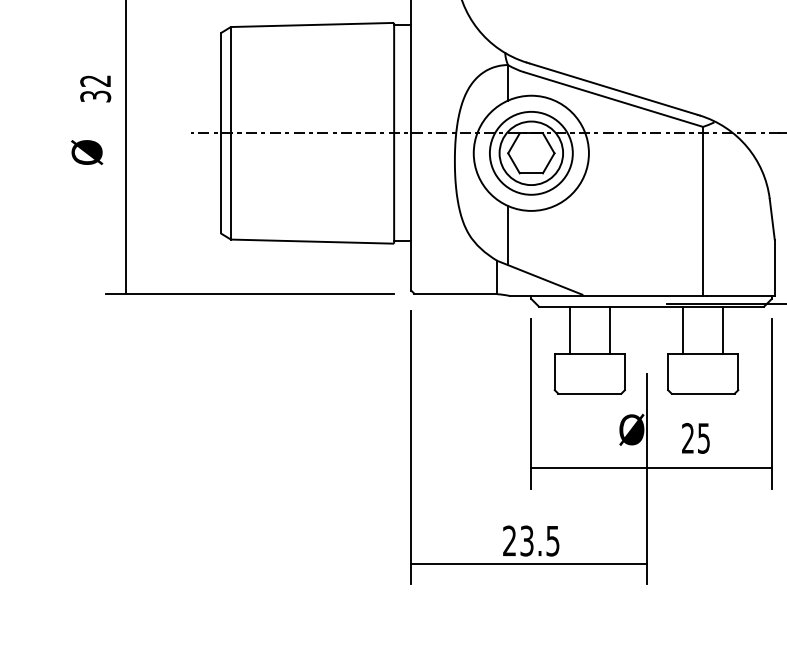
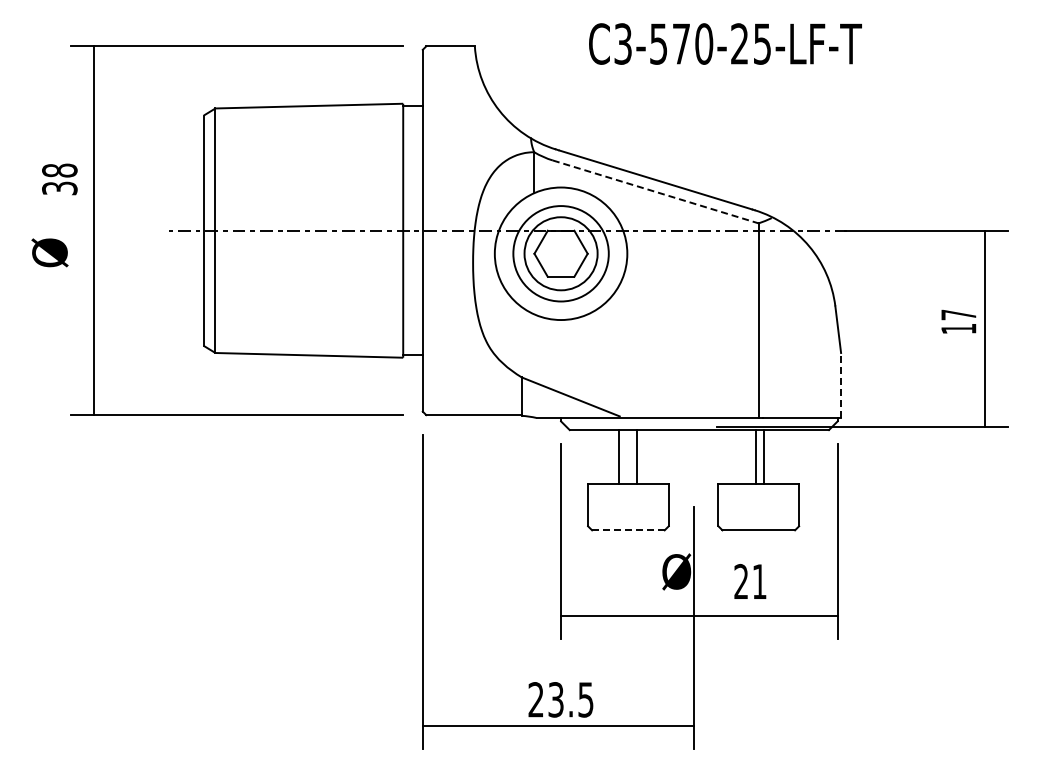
text: (95, 80) -> (59, 170), 32 -> 38
line: (613, 99) -> (655, 191), solid -> dashed
line: (508, 235) -> (534, 348), removed
line: (775, 266) -> (841, 384), solid -> dashed
line: (569, 330) -> (637, 457), moved
line: (609, 330) -> (619, 457), moved
line: (682, 330) -> (763, 457), moved
line: (722, 330) -> (755, 457), moved
line: (589, 393) -> (627, 530), solid -> dashed
text: (703, 438) -> (759, 581), 25 -> 21

